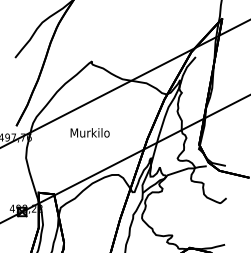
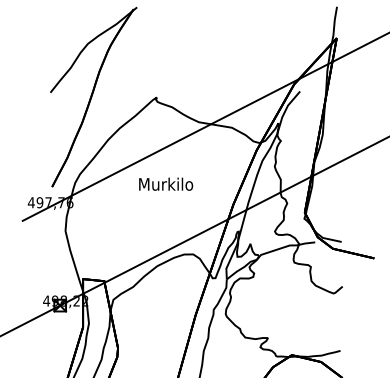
text: (90, 132) -> (166, 183), moved

